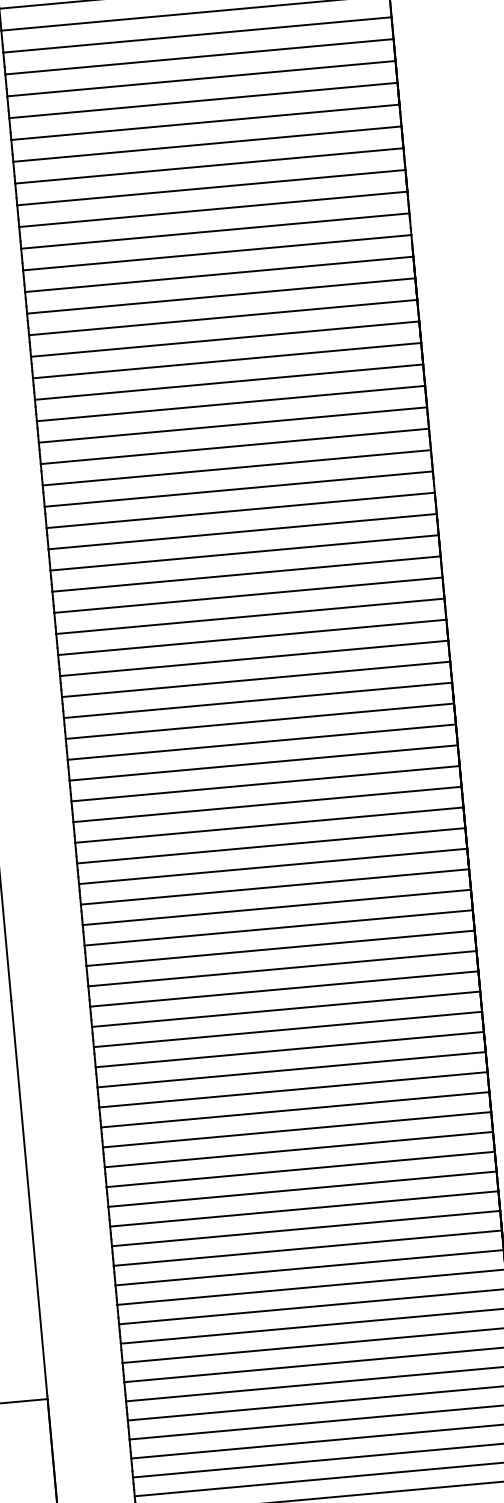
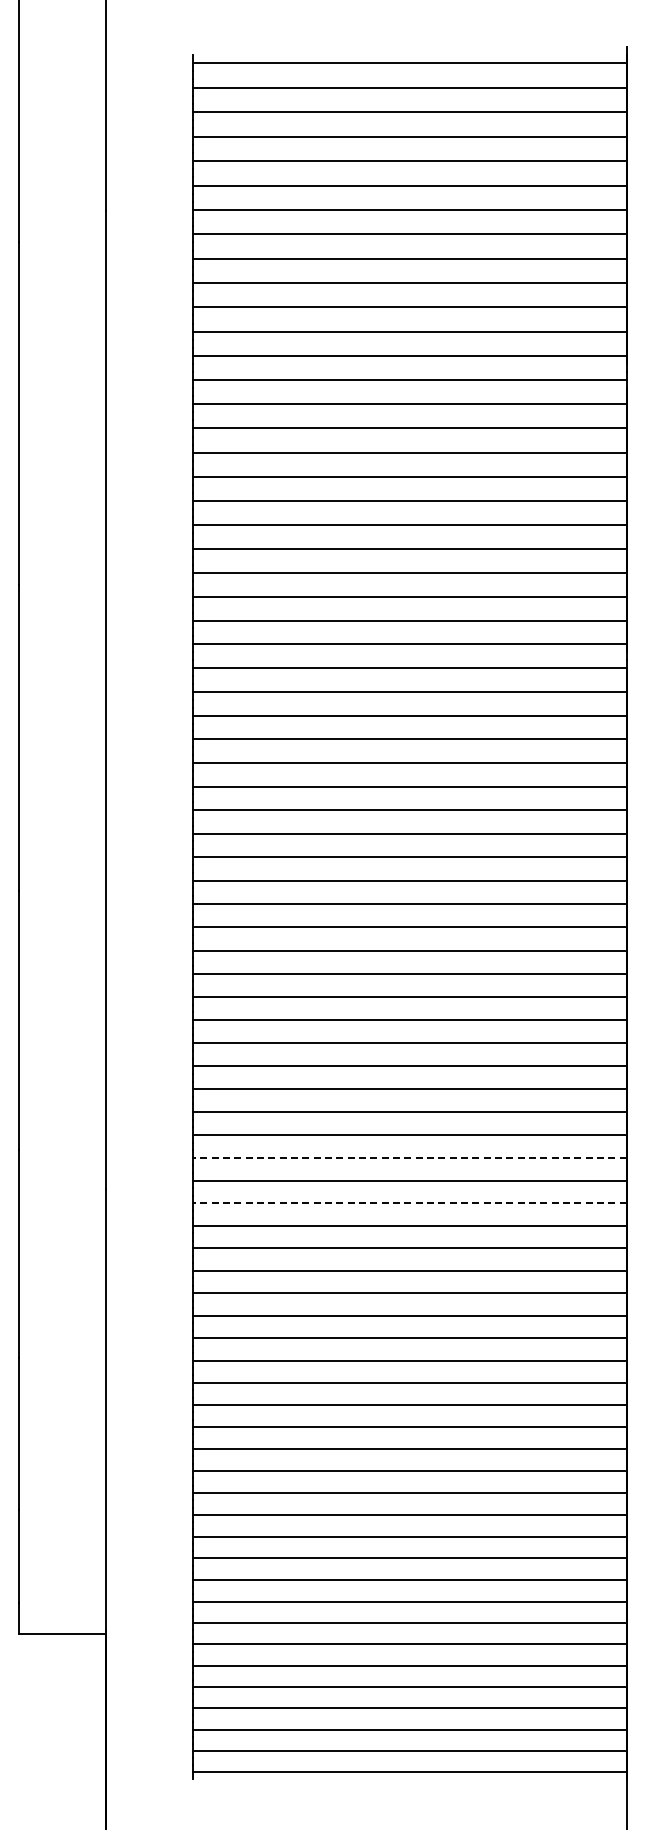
line: (280, 948) -> (409, 1157), solid -> dashed
line: (284, 989) -> (409, 1203), solid -> dashed

